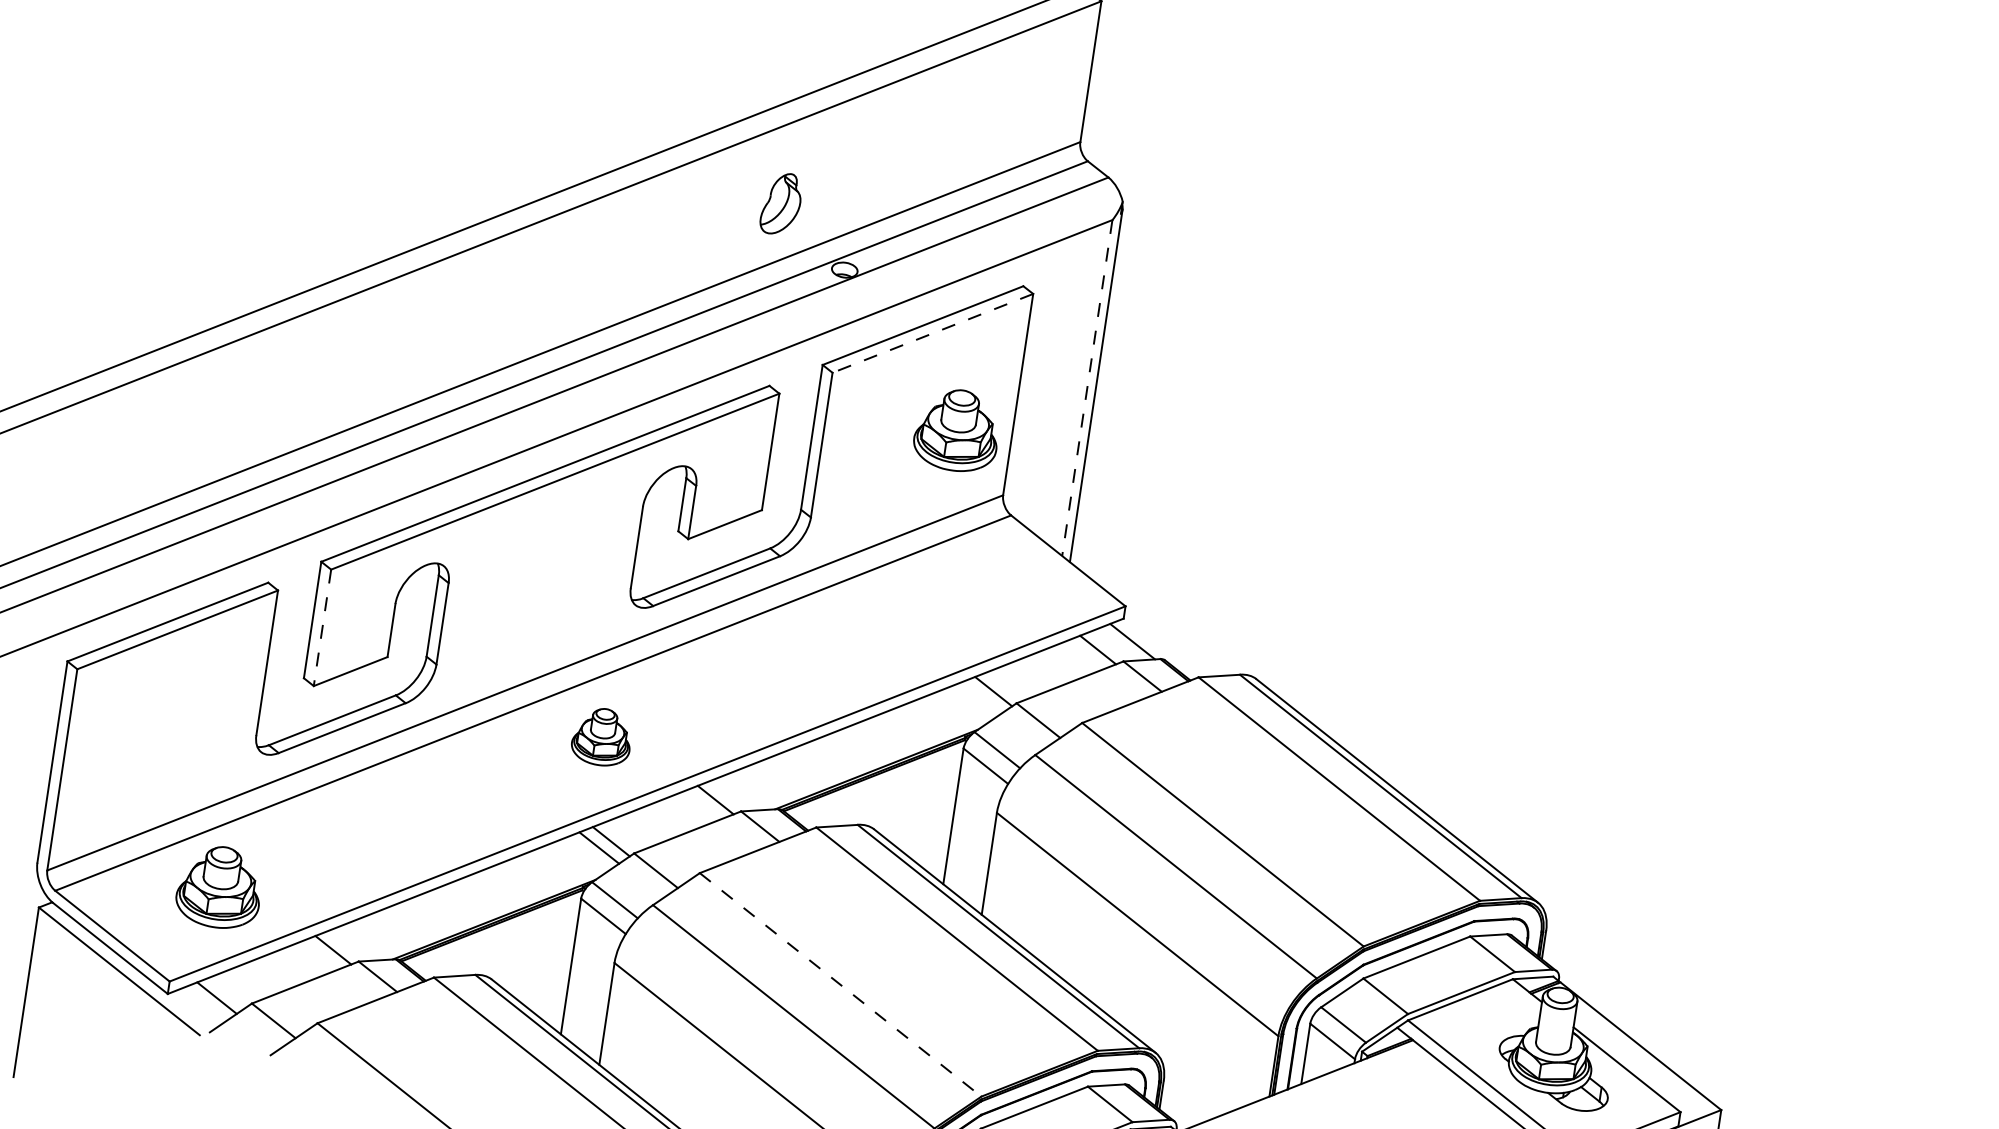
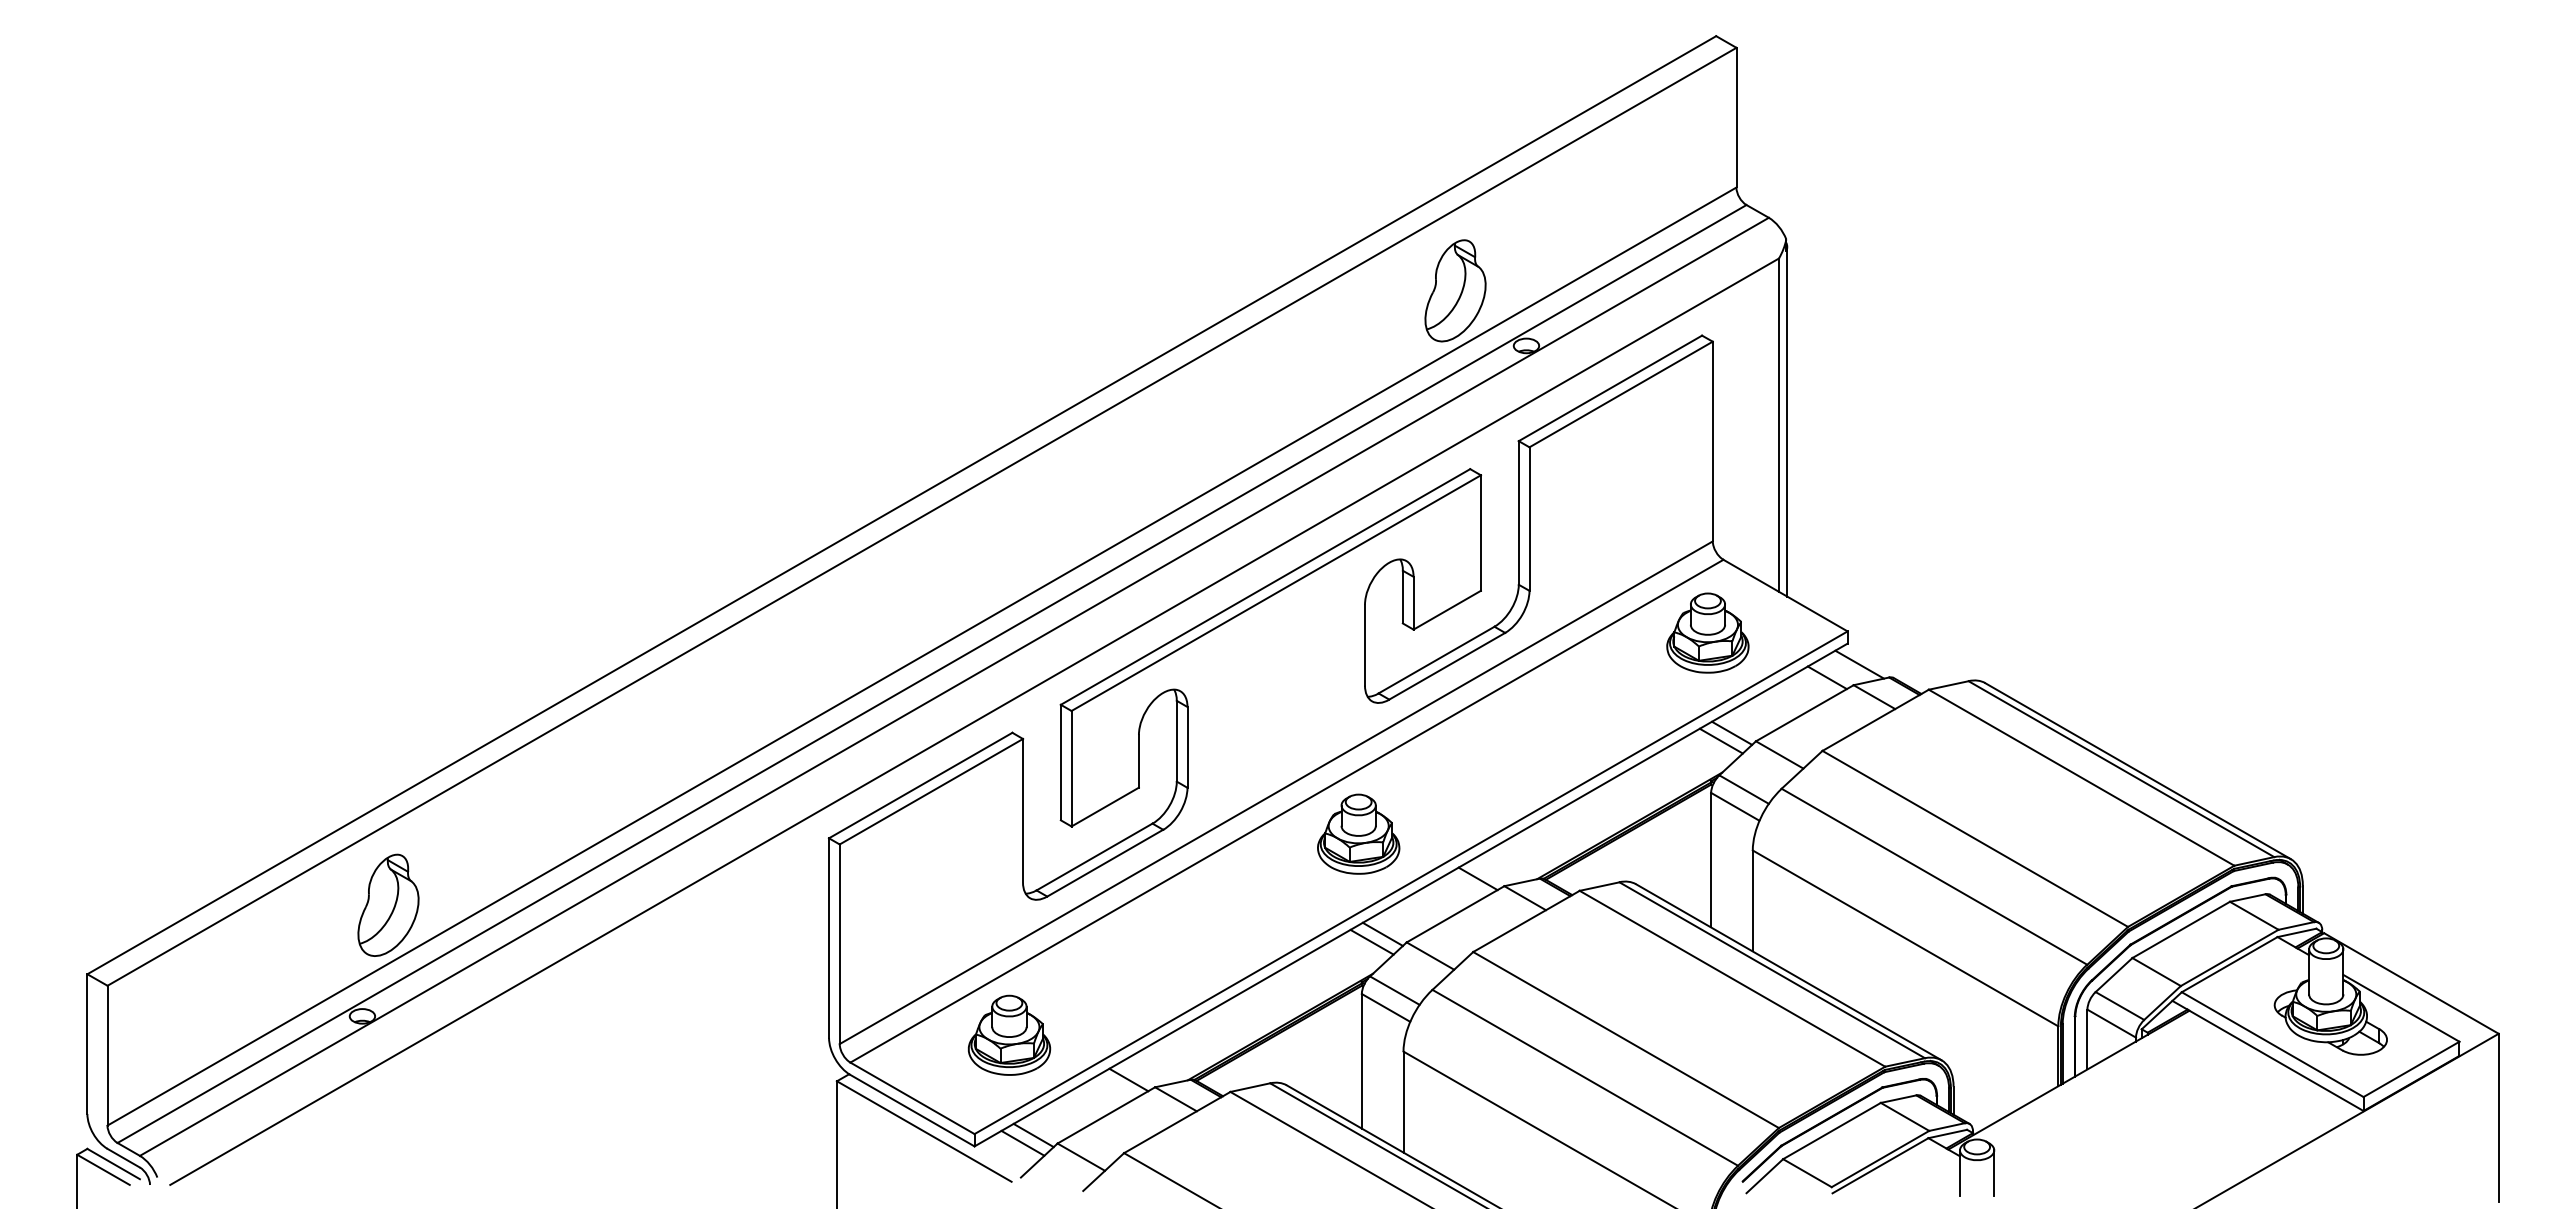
part: (781, 203) -> (1455, 290), size x1.67
line: (933, 333) -> (1621, 394), dashed -> solid
line: (1086, 388) -> (1778, 425), dashed -> solid
part: (956, 429) -> (1707, 632), moved
line: (322, 627) -> (1071, 768), dashed -> solid
line: (980, 697) -> (1720, 740), added
part: (601, 736) -> (1358, 833), size x1.43
line: (840, 985) -> (1626, 1040), dashed -> solid
line: (228, 991) -> (1033, 1135), added

